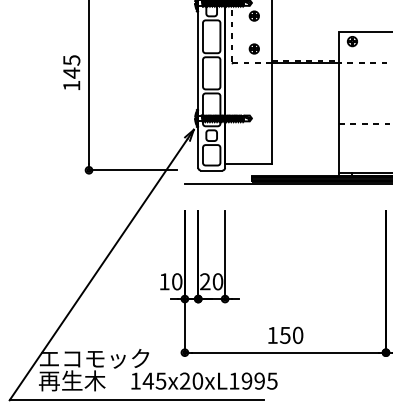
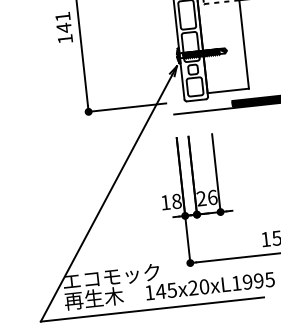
text: (71, 60) -> (62, 16), 145 -> 141
text: (177, 281) -> (177, 201), 10 -> 18
text: (217, 281) -> (212, 197), 20 -> 26

